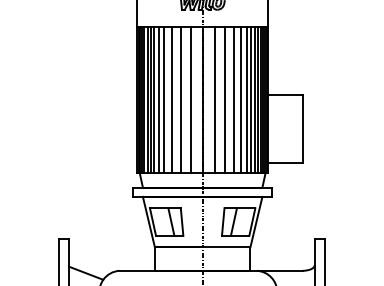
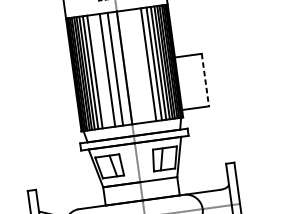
line: (171, 99) -> (100, 71), removed
line: (214, 99) -> (133, 66), removed
line: (224, 99) -> (141, 65), removed
line: (302, 129) -> (205, 80), solid -> dashed

